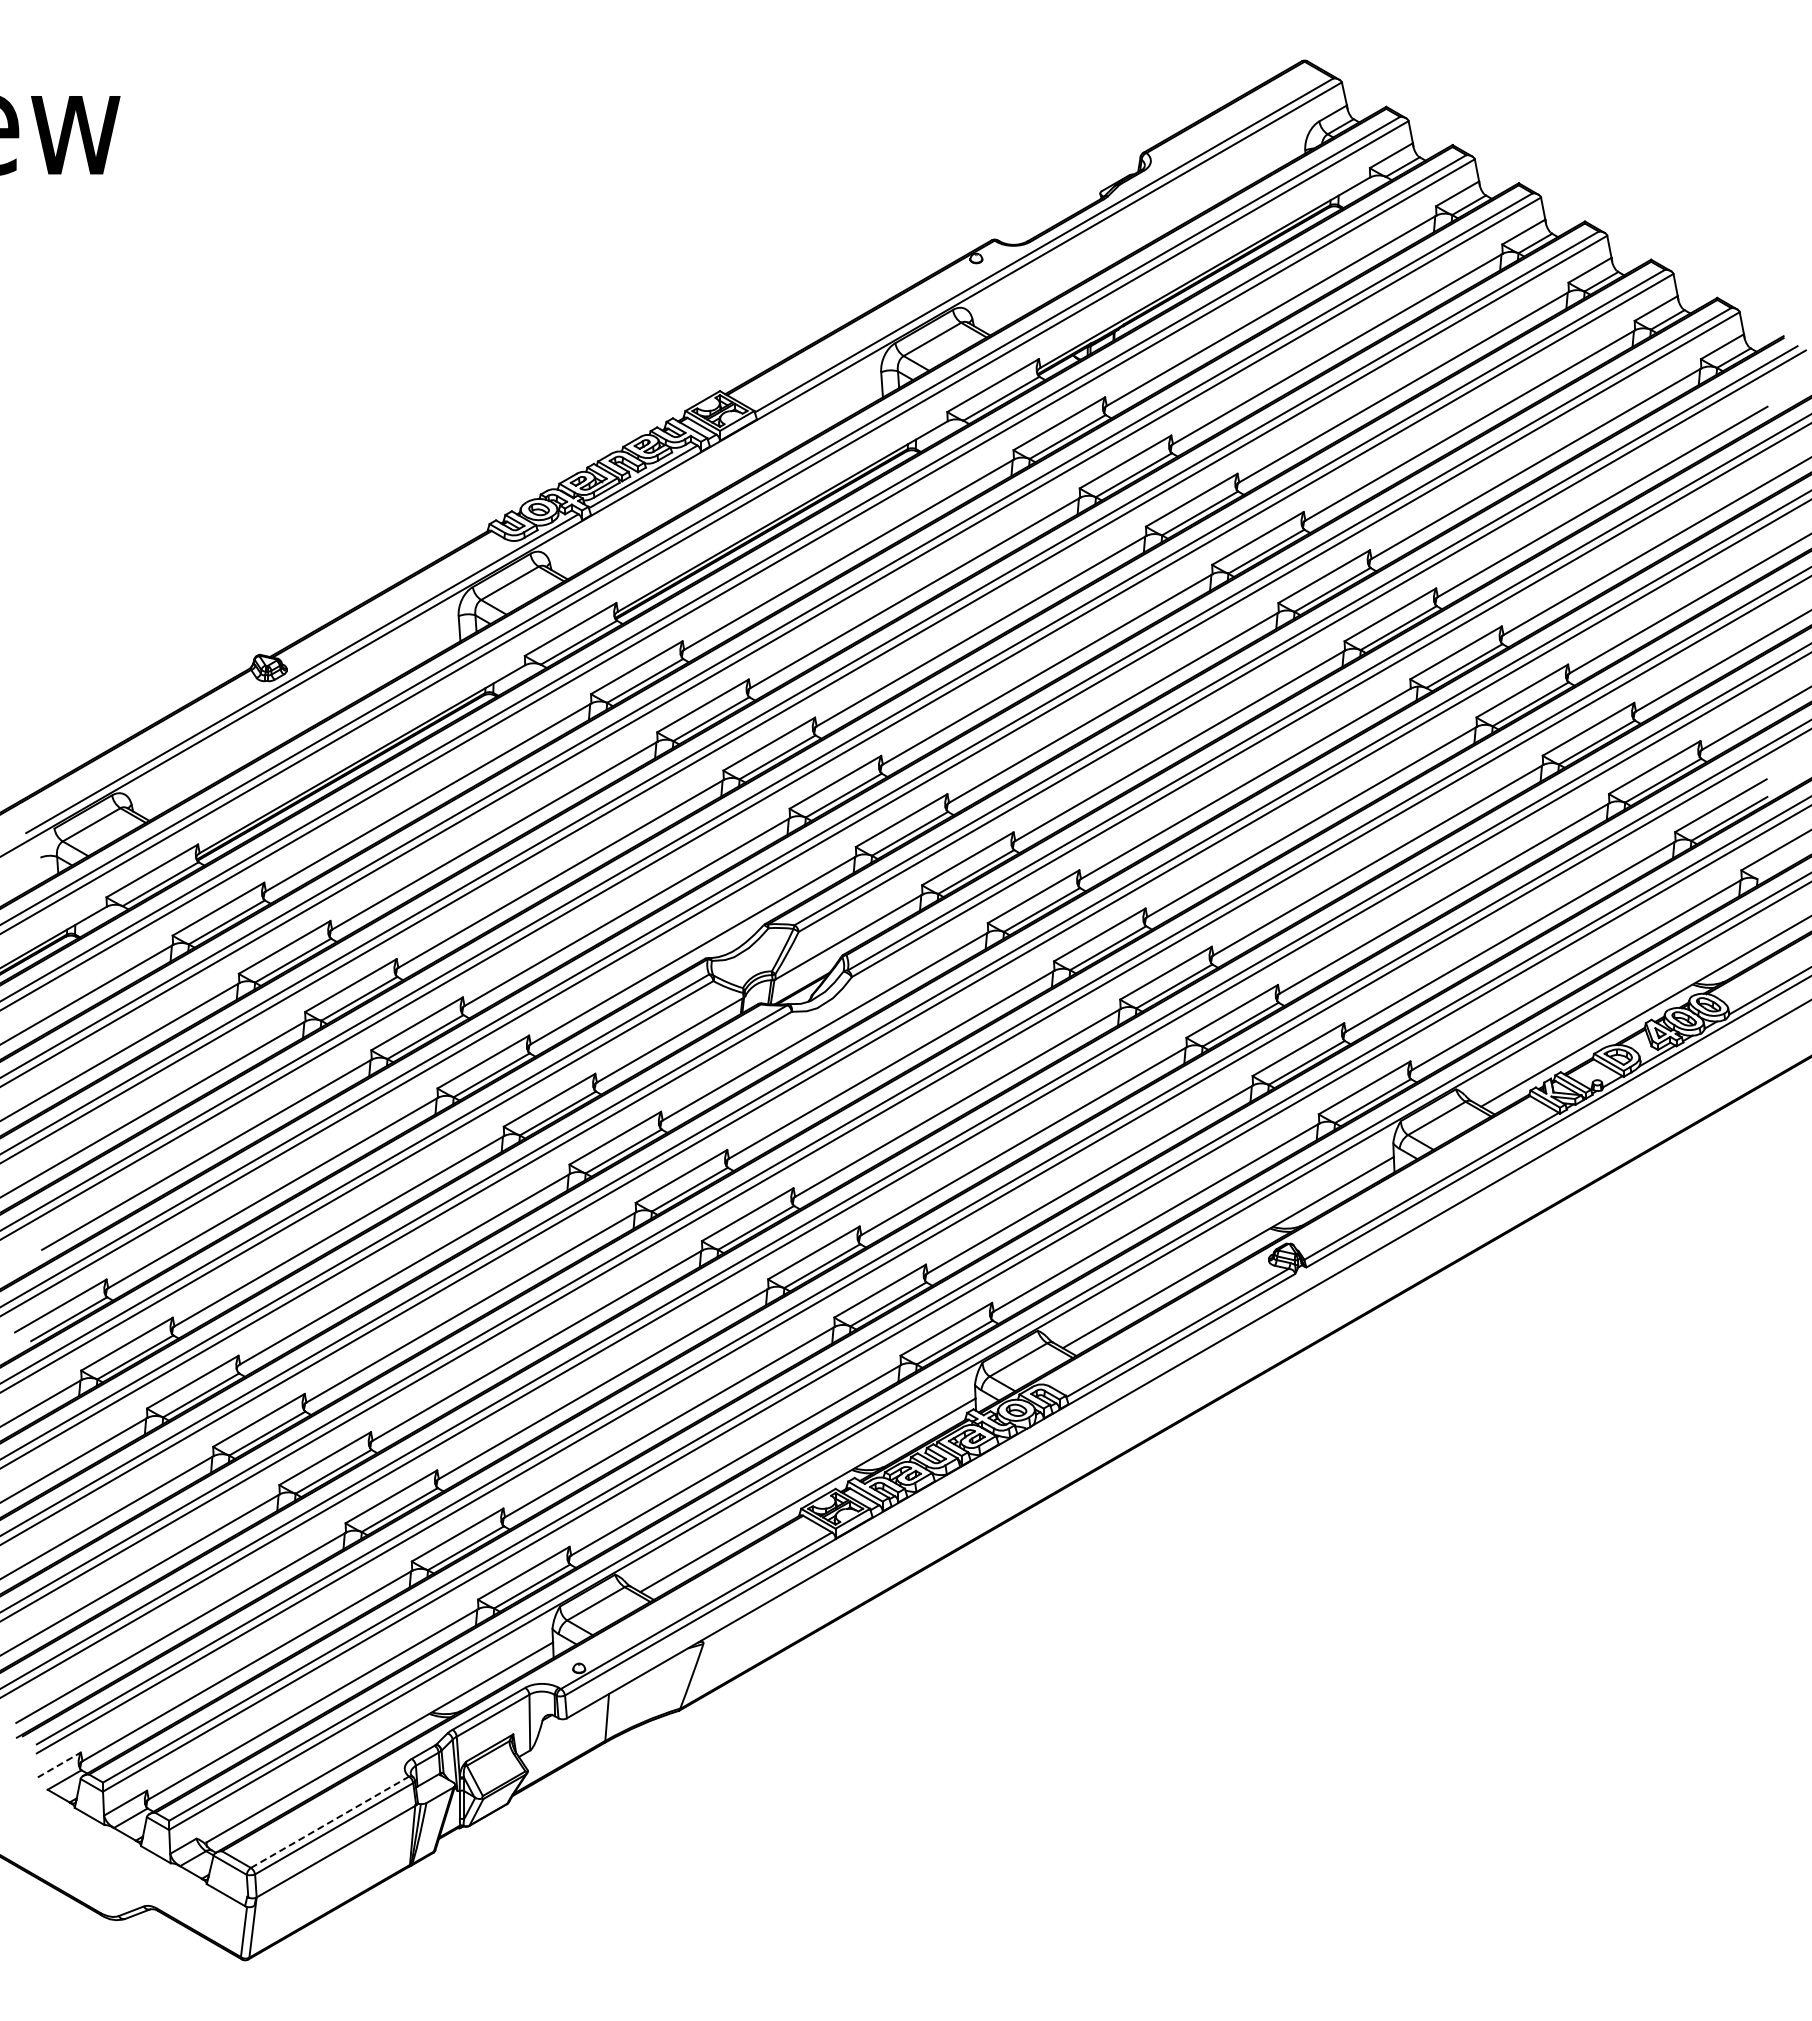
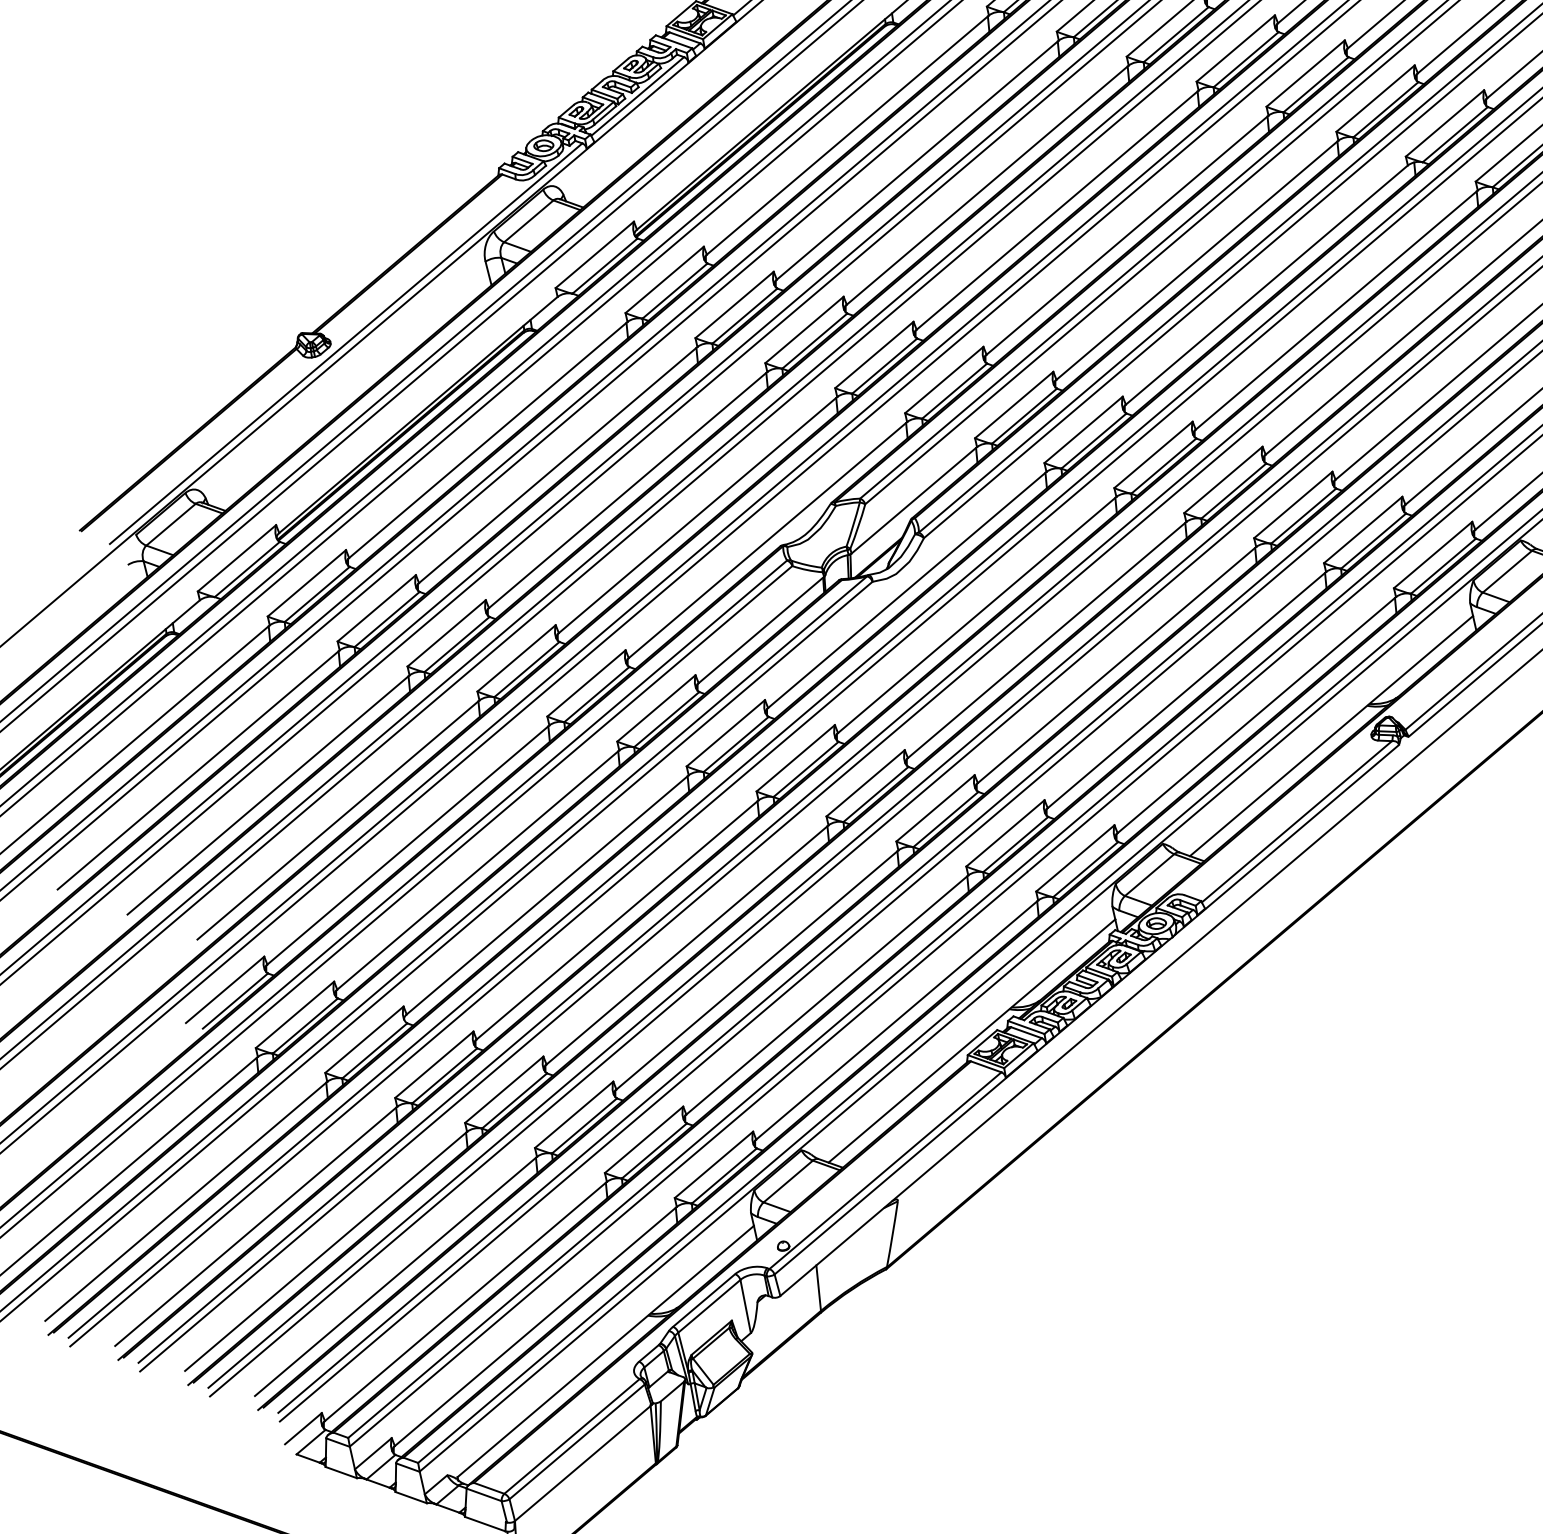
line: (59, 1764) -> (303, 1428), dashed -> solid
line: (330, 1822) -> (572, 1436), dashed -> solid

